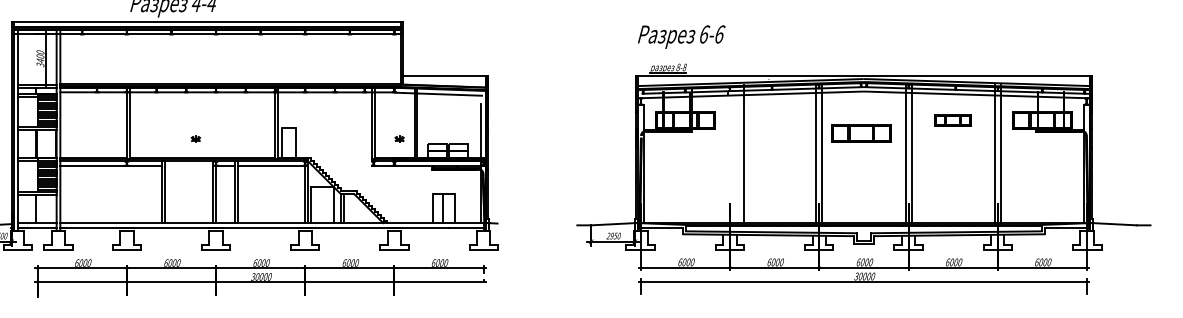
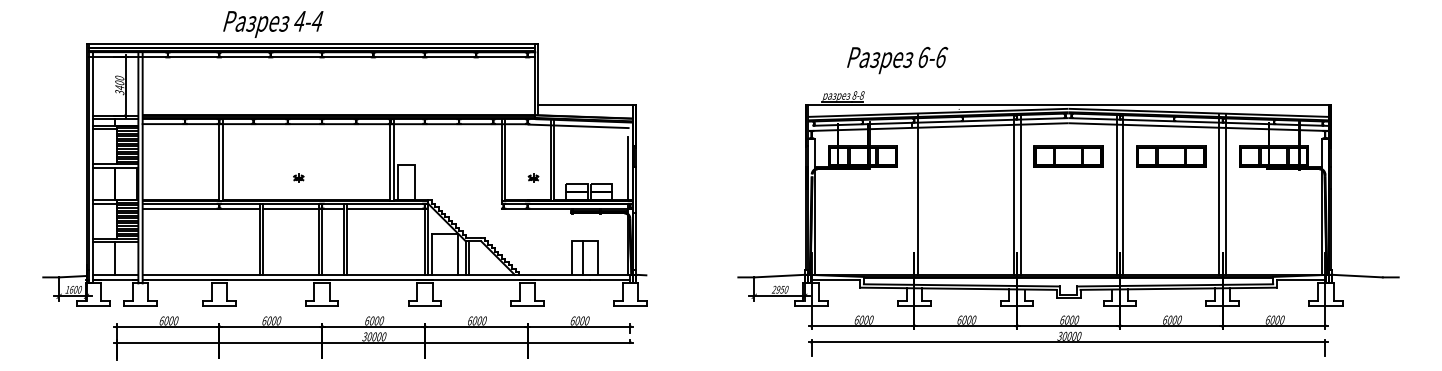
text: (681, 37) -> (897, 60), moved
part: (953, 120) -> (1171, 156), size x1.67
part: (861, 133) -> (1068, 156), moved
line: (744, 153) -> (917, 194), moved
line: (188, 165) -> (290, 208), added

